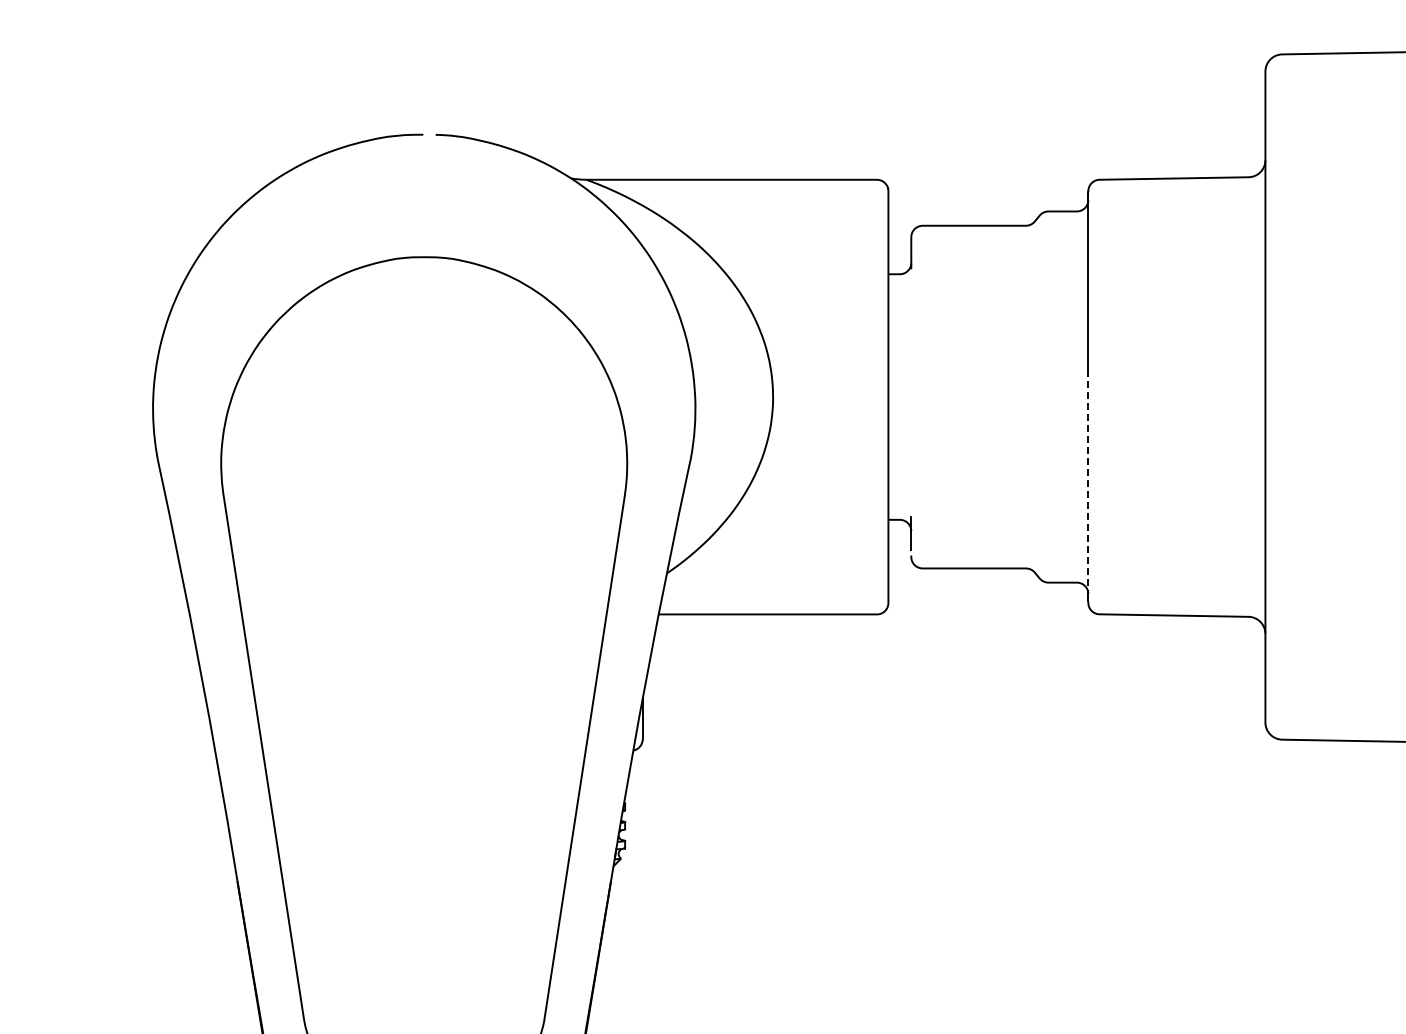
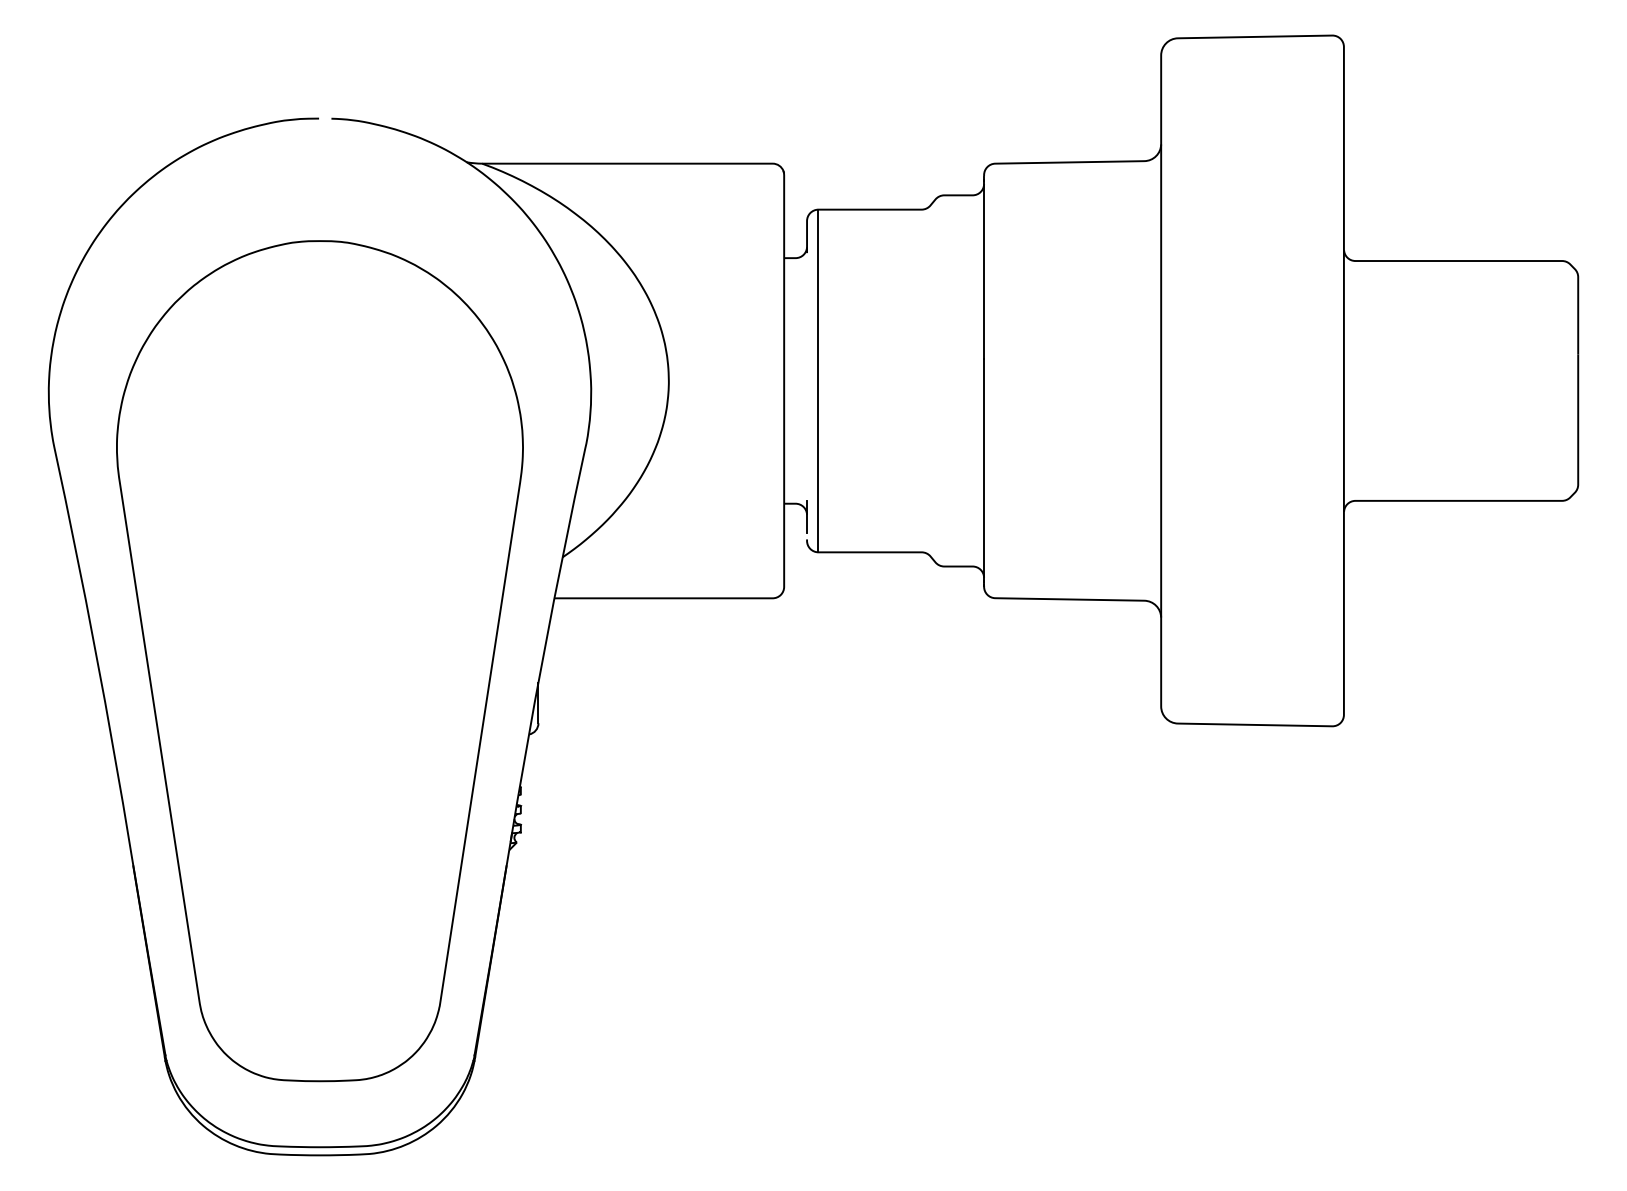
line: (922, 396) -> (818, 380), added
line: (1088, 485) -> (984, 469), dashed -> solid

